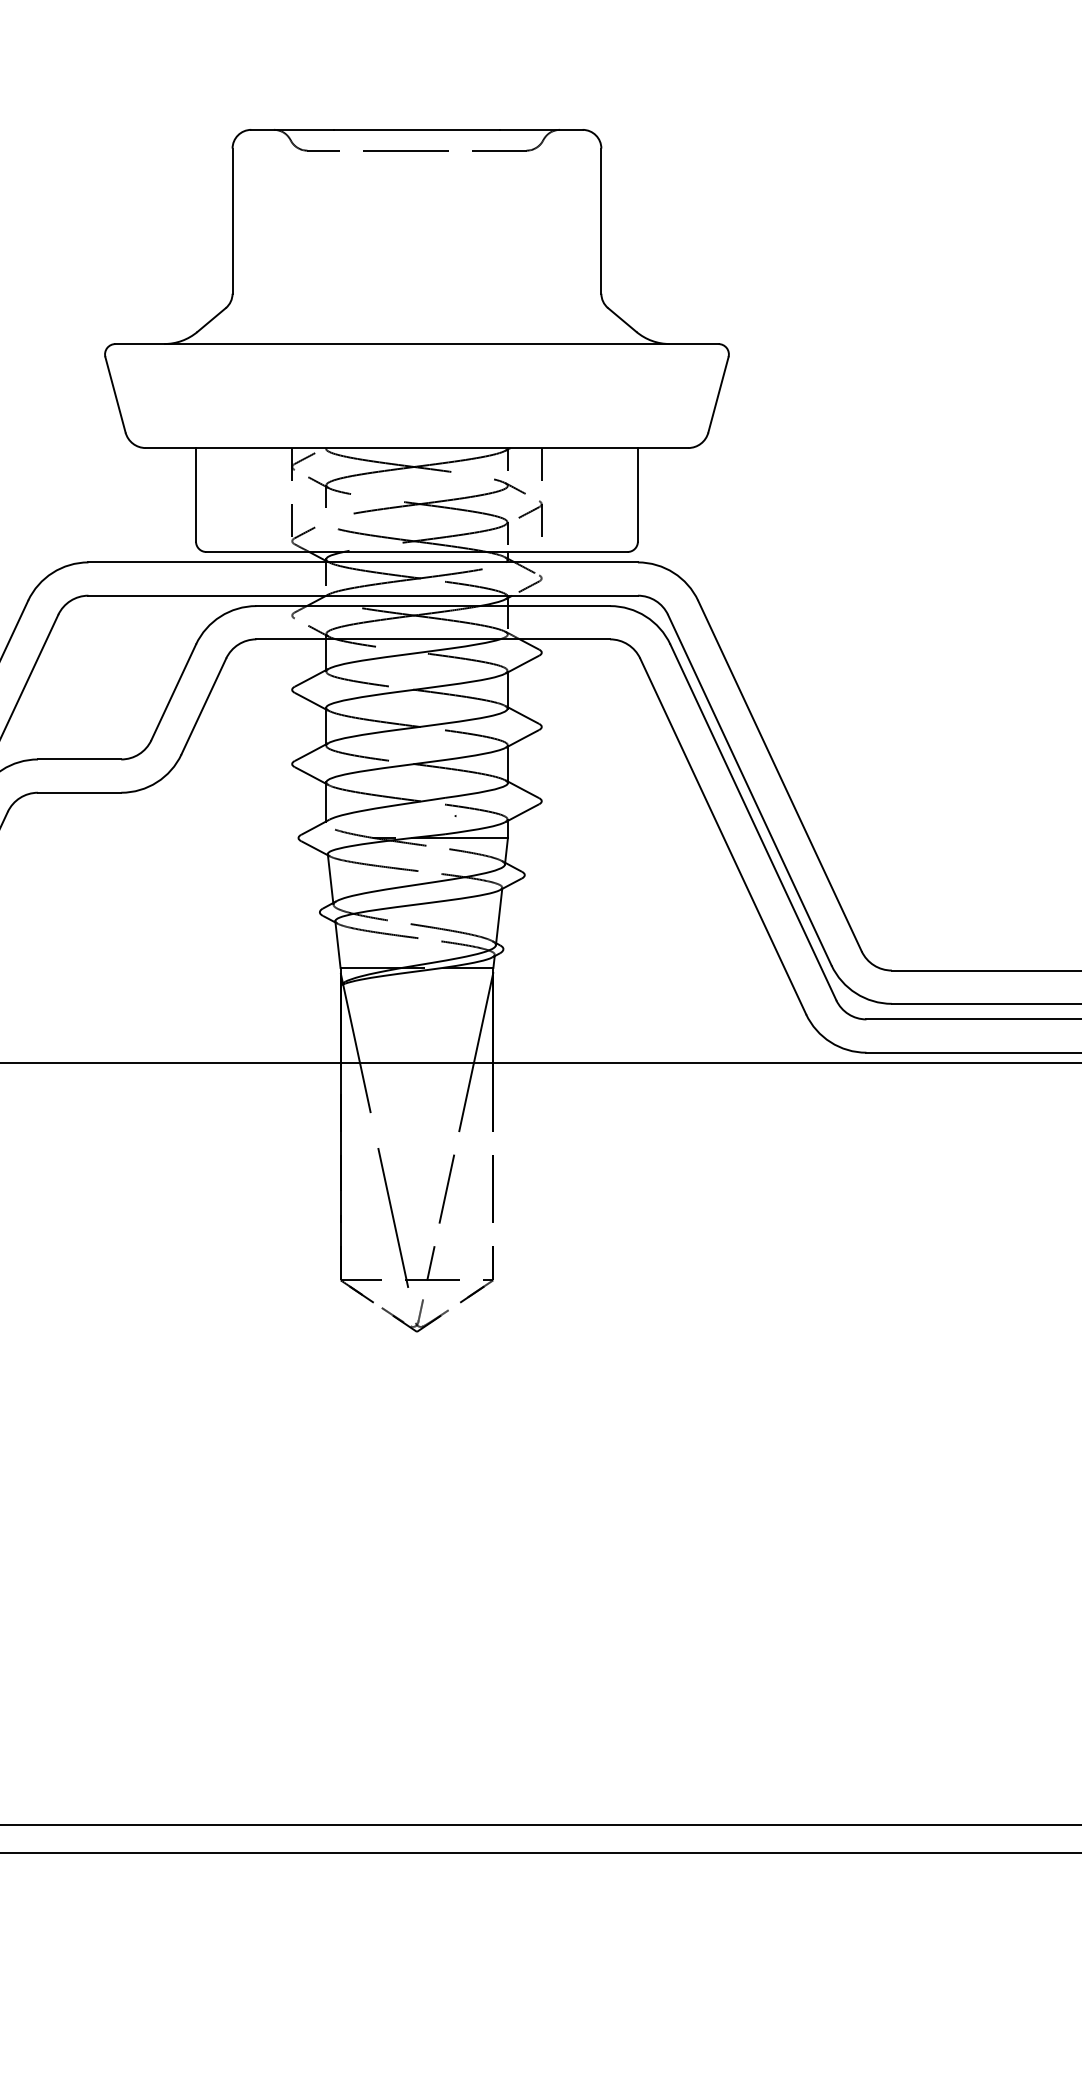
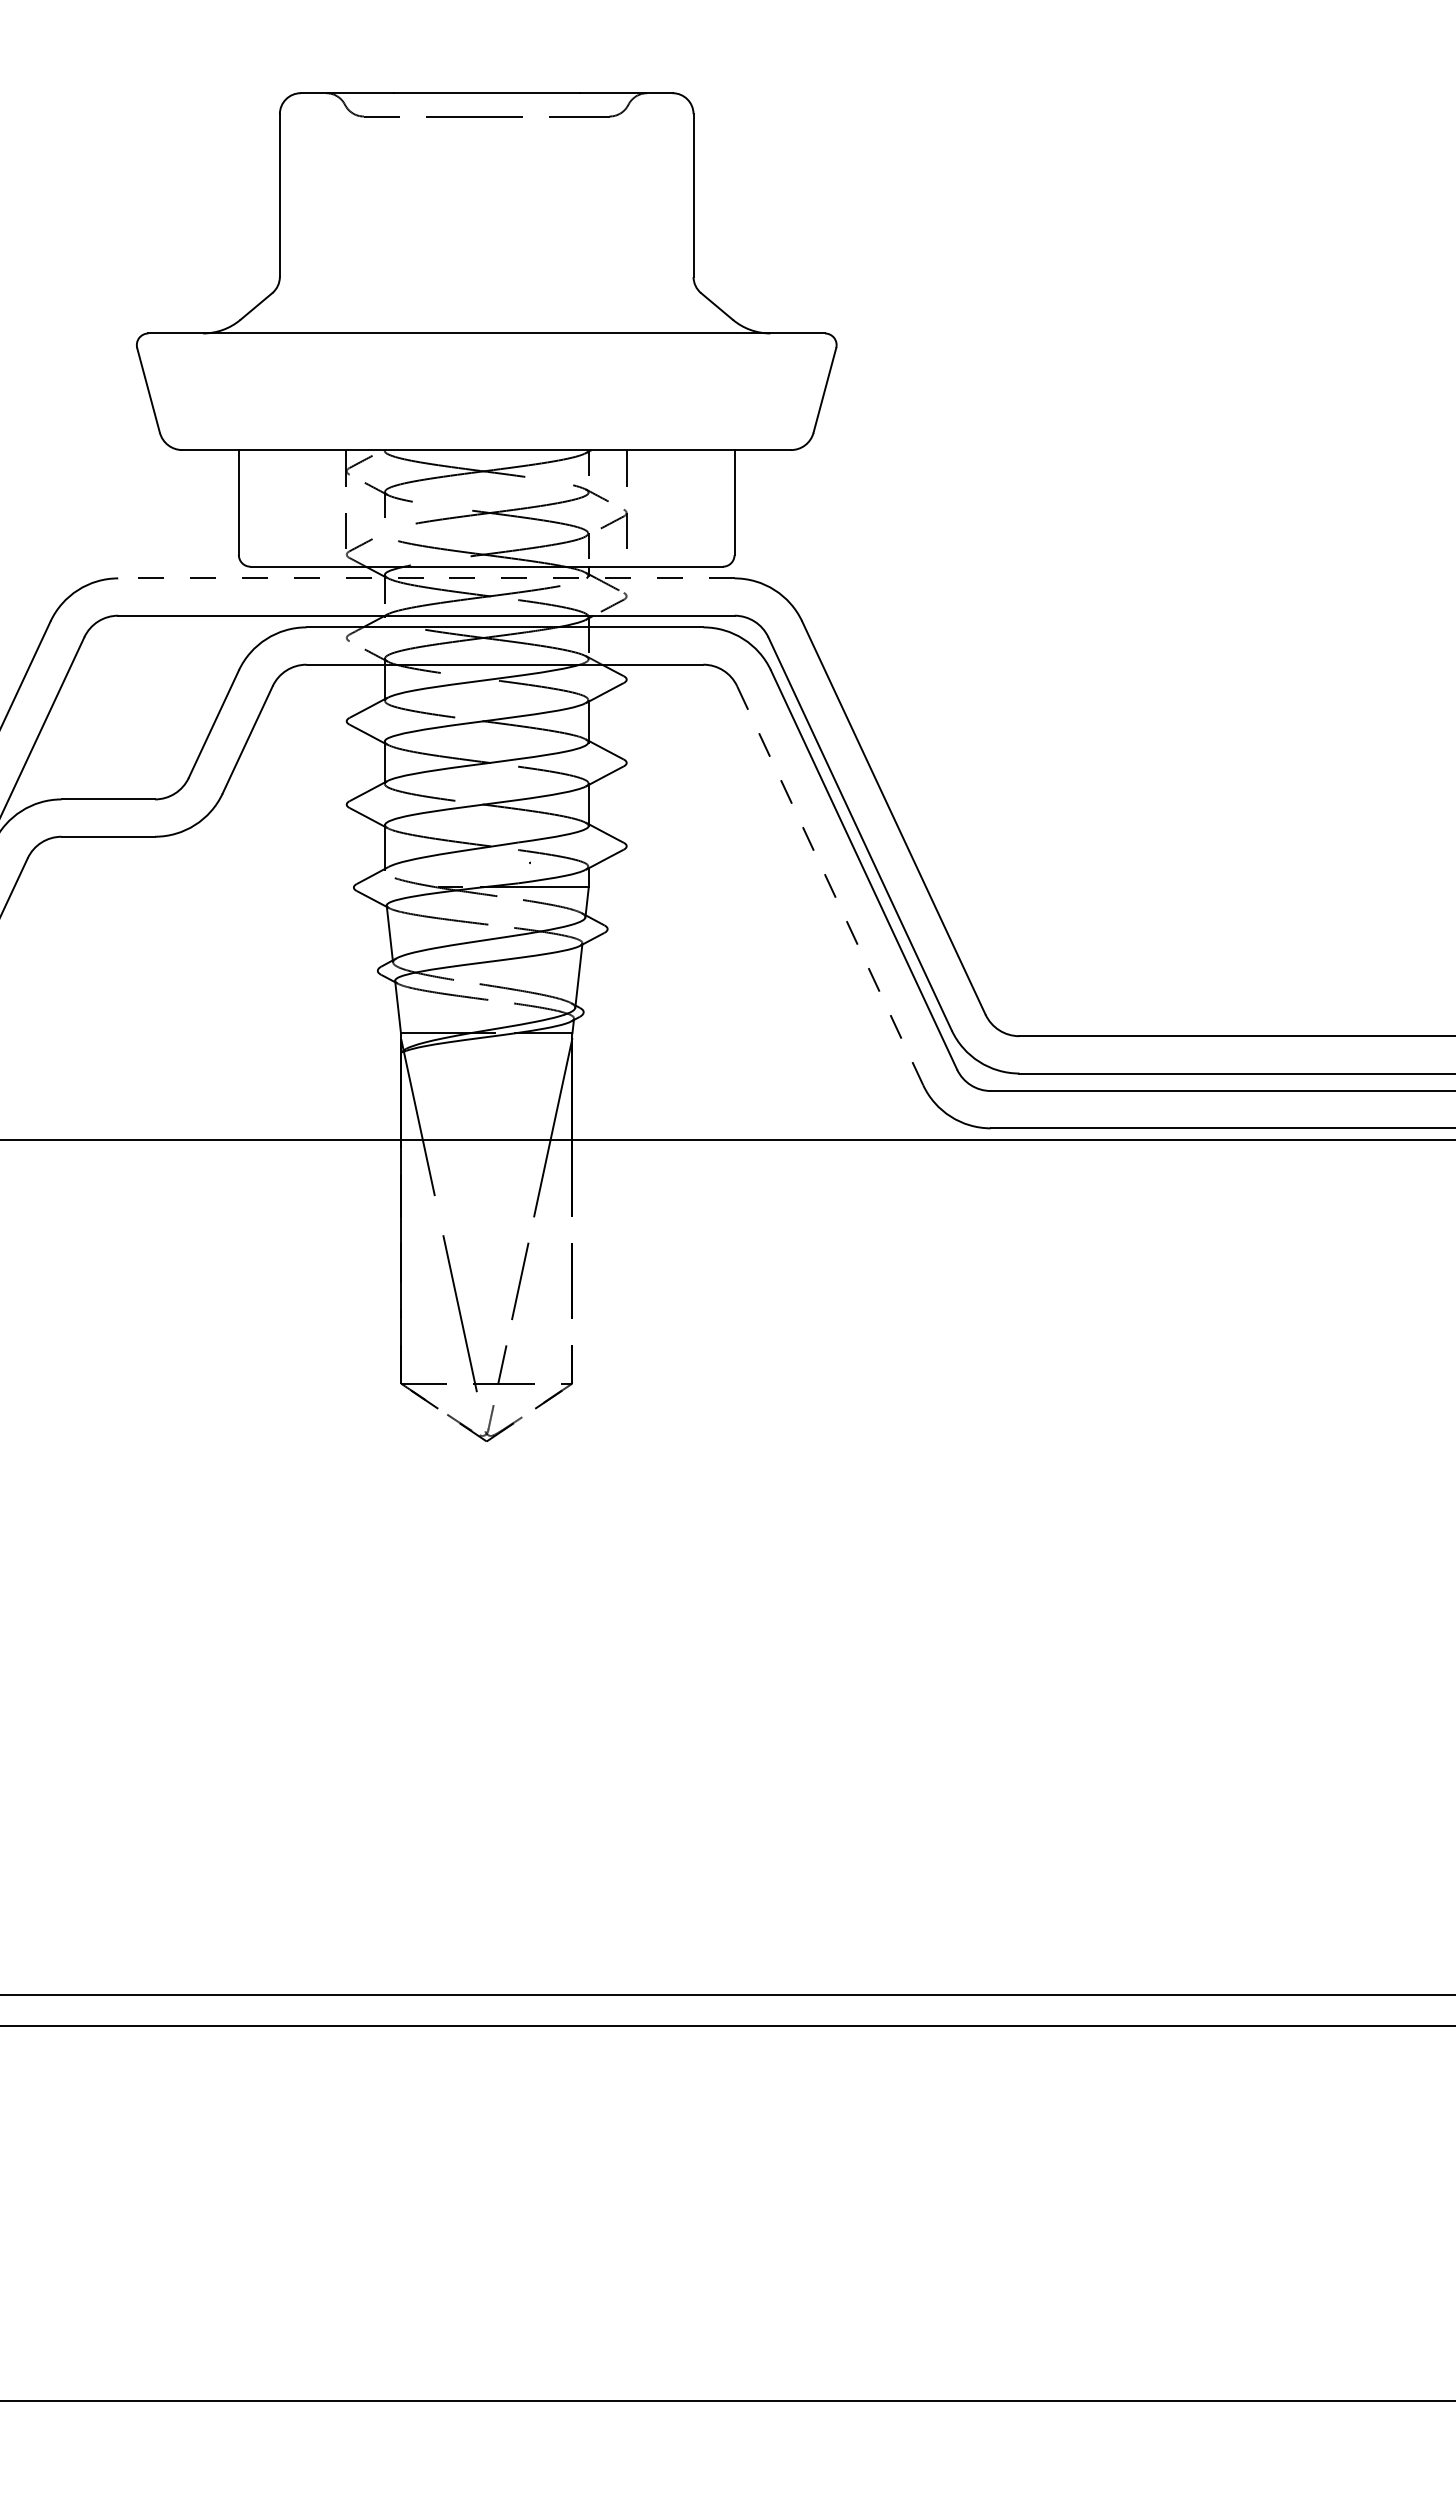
line: (362, 562) -> (425, 578), solid -> dashed
line: (723, 837) -> (830, 886), solid -> dashed

